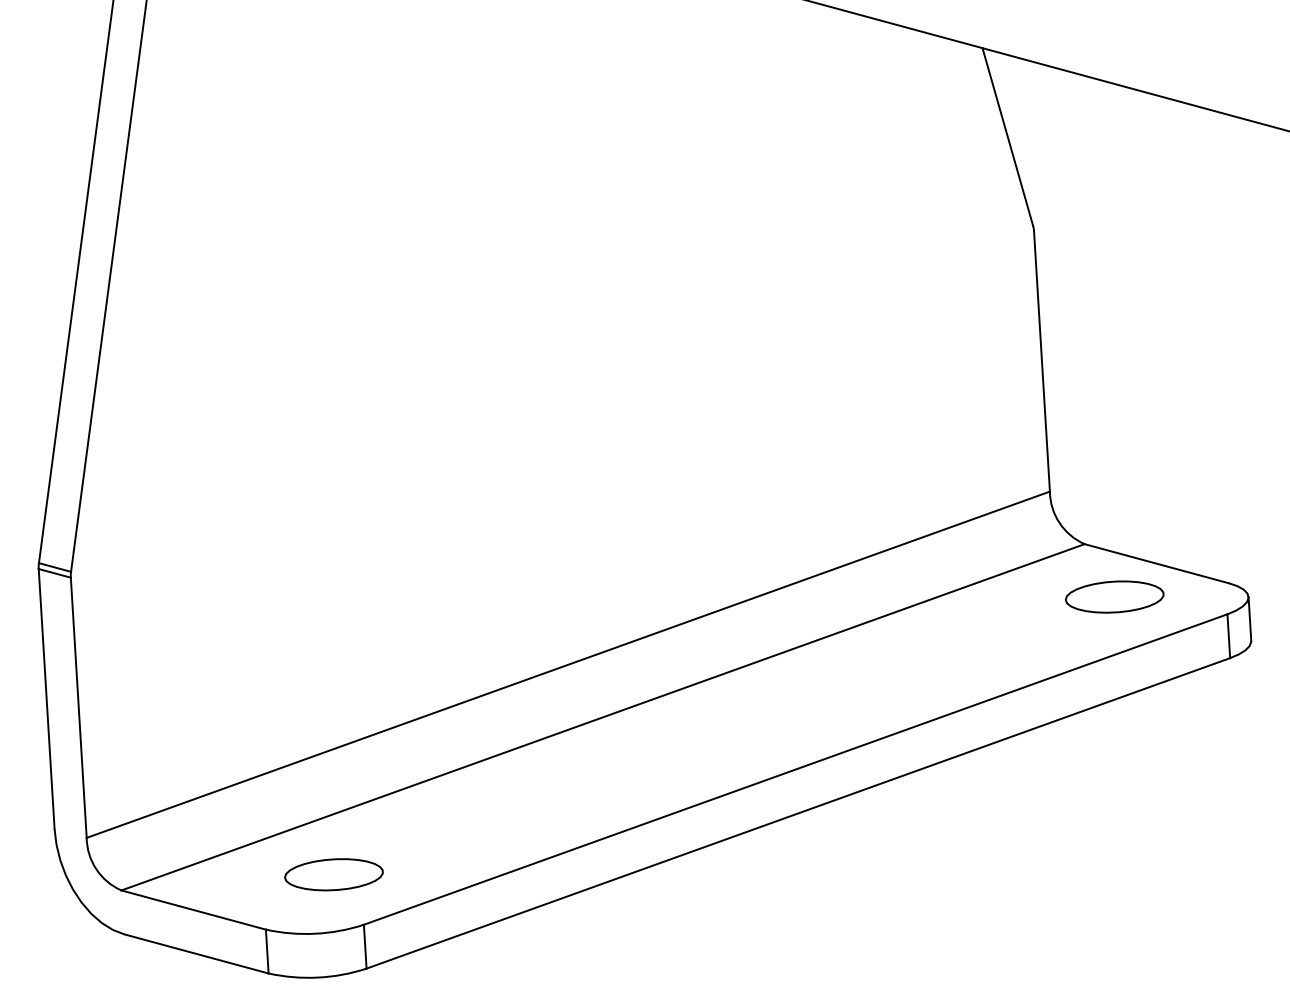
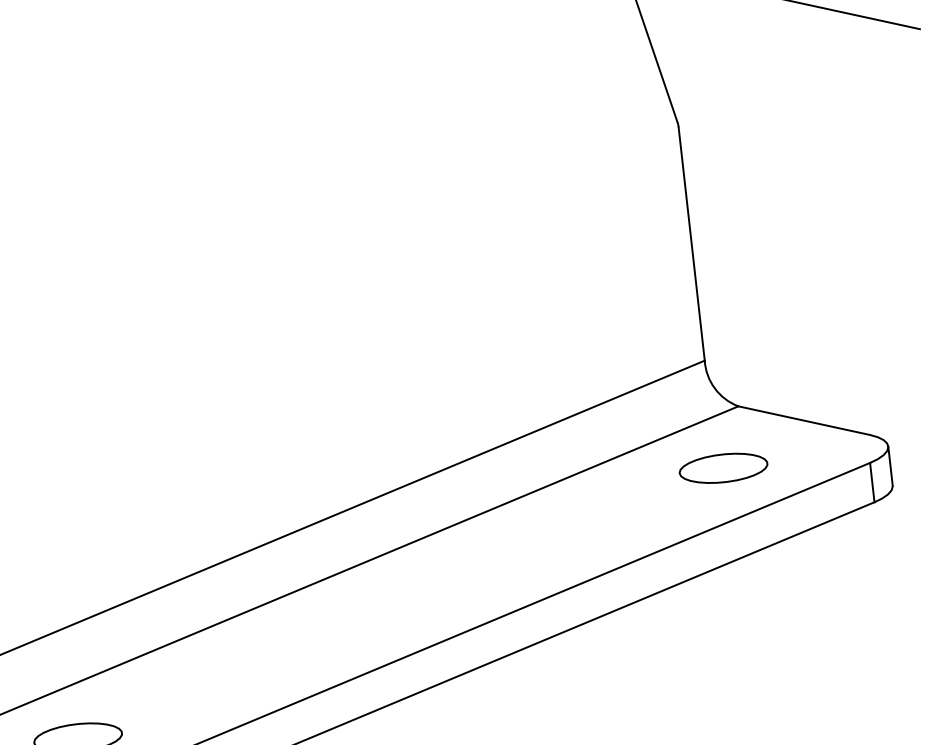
part: (1114, 596) -> (723, 467), moved

